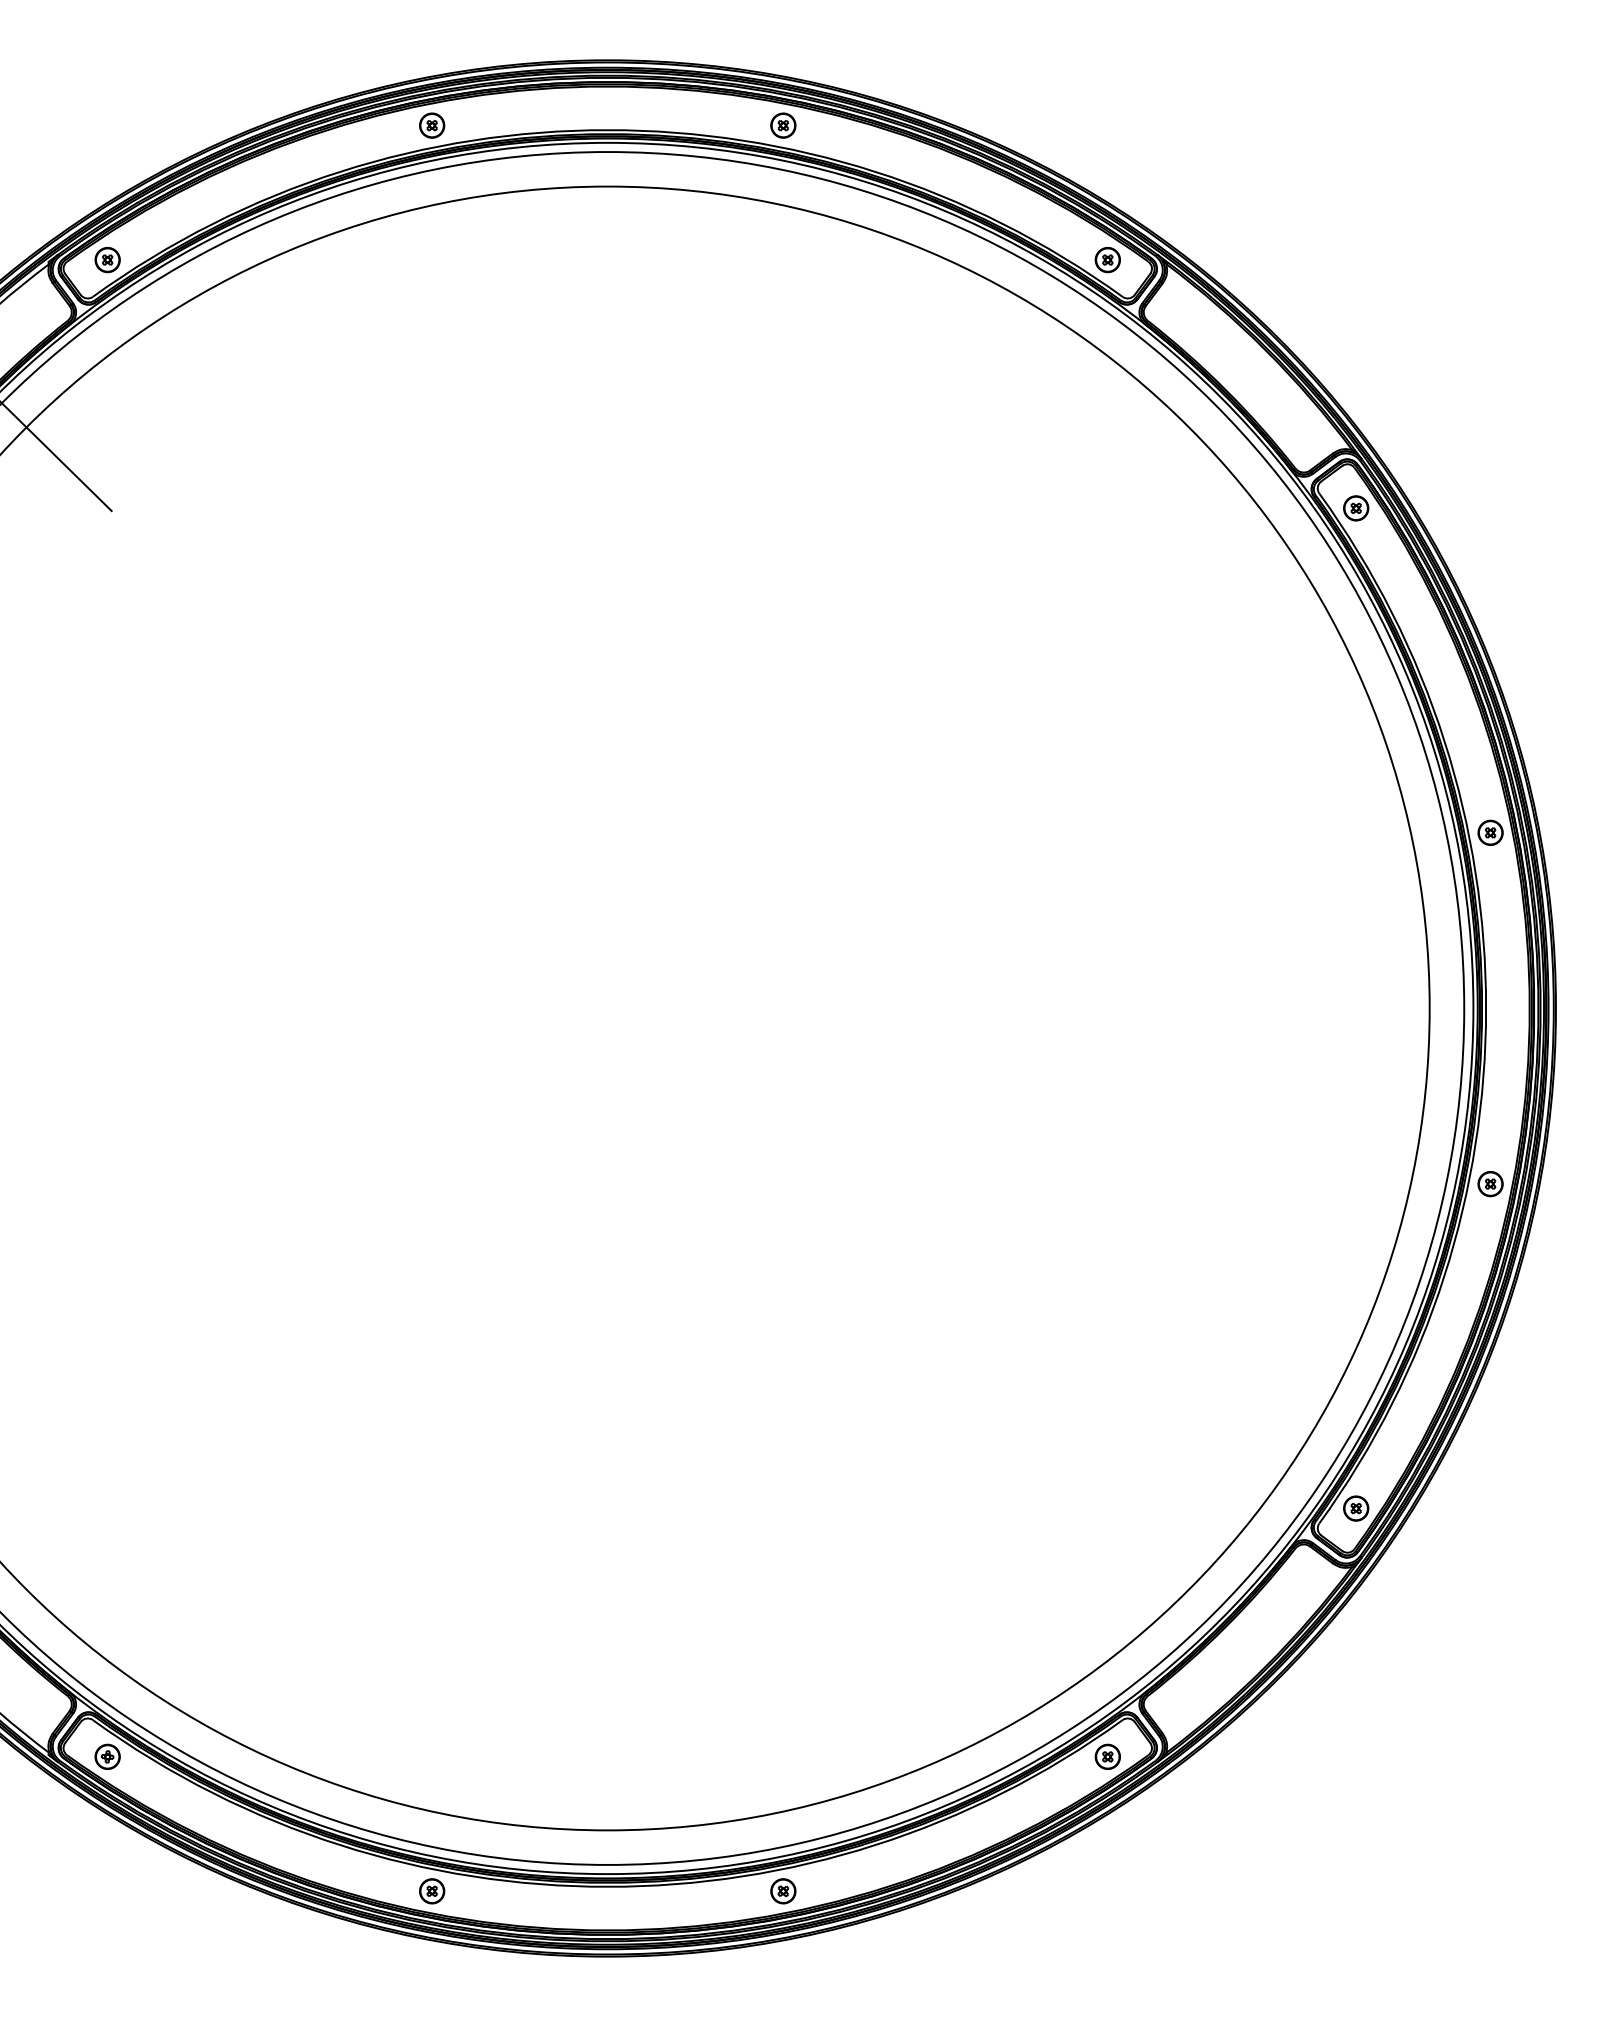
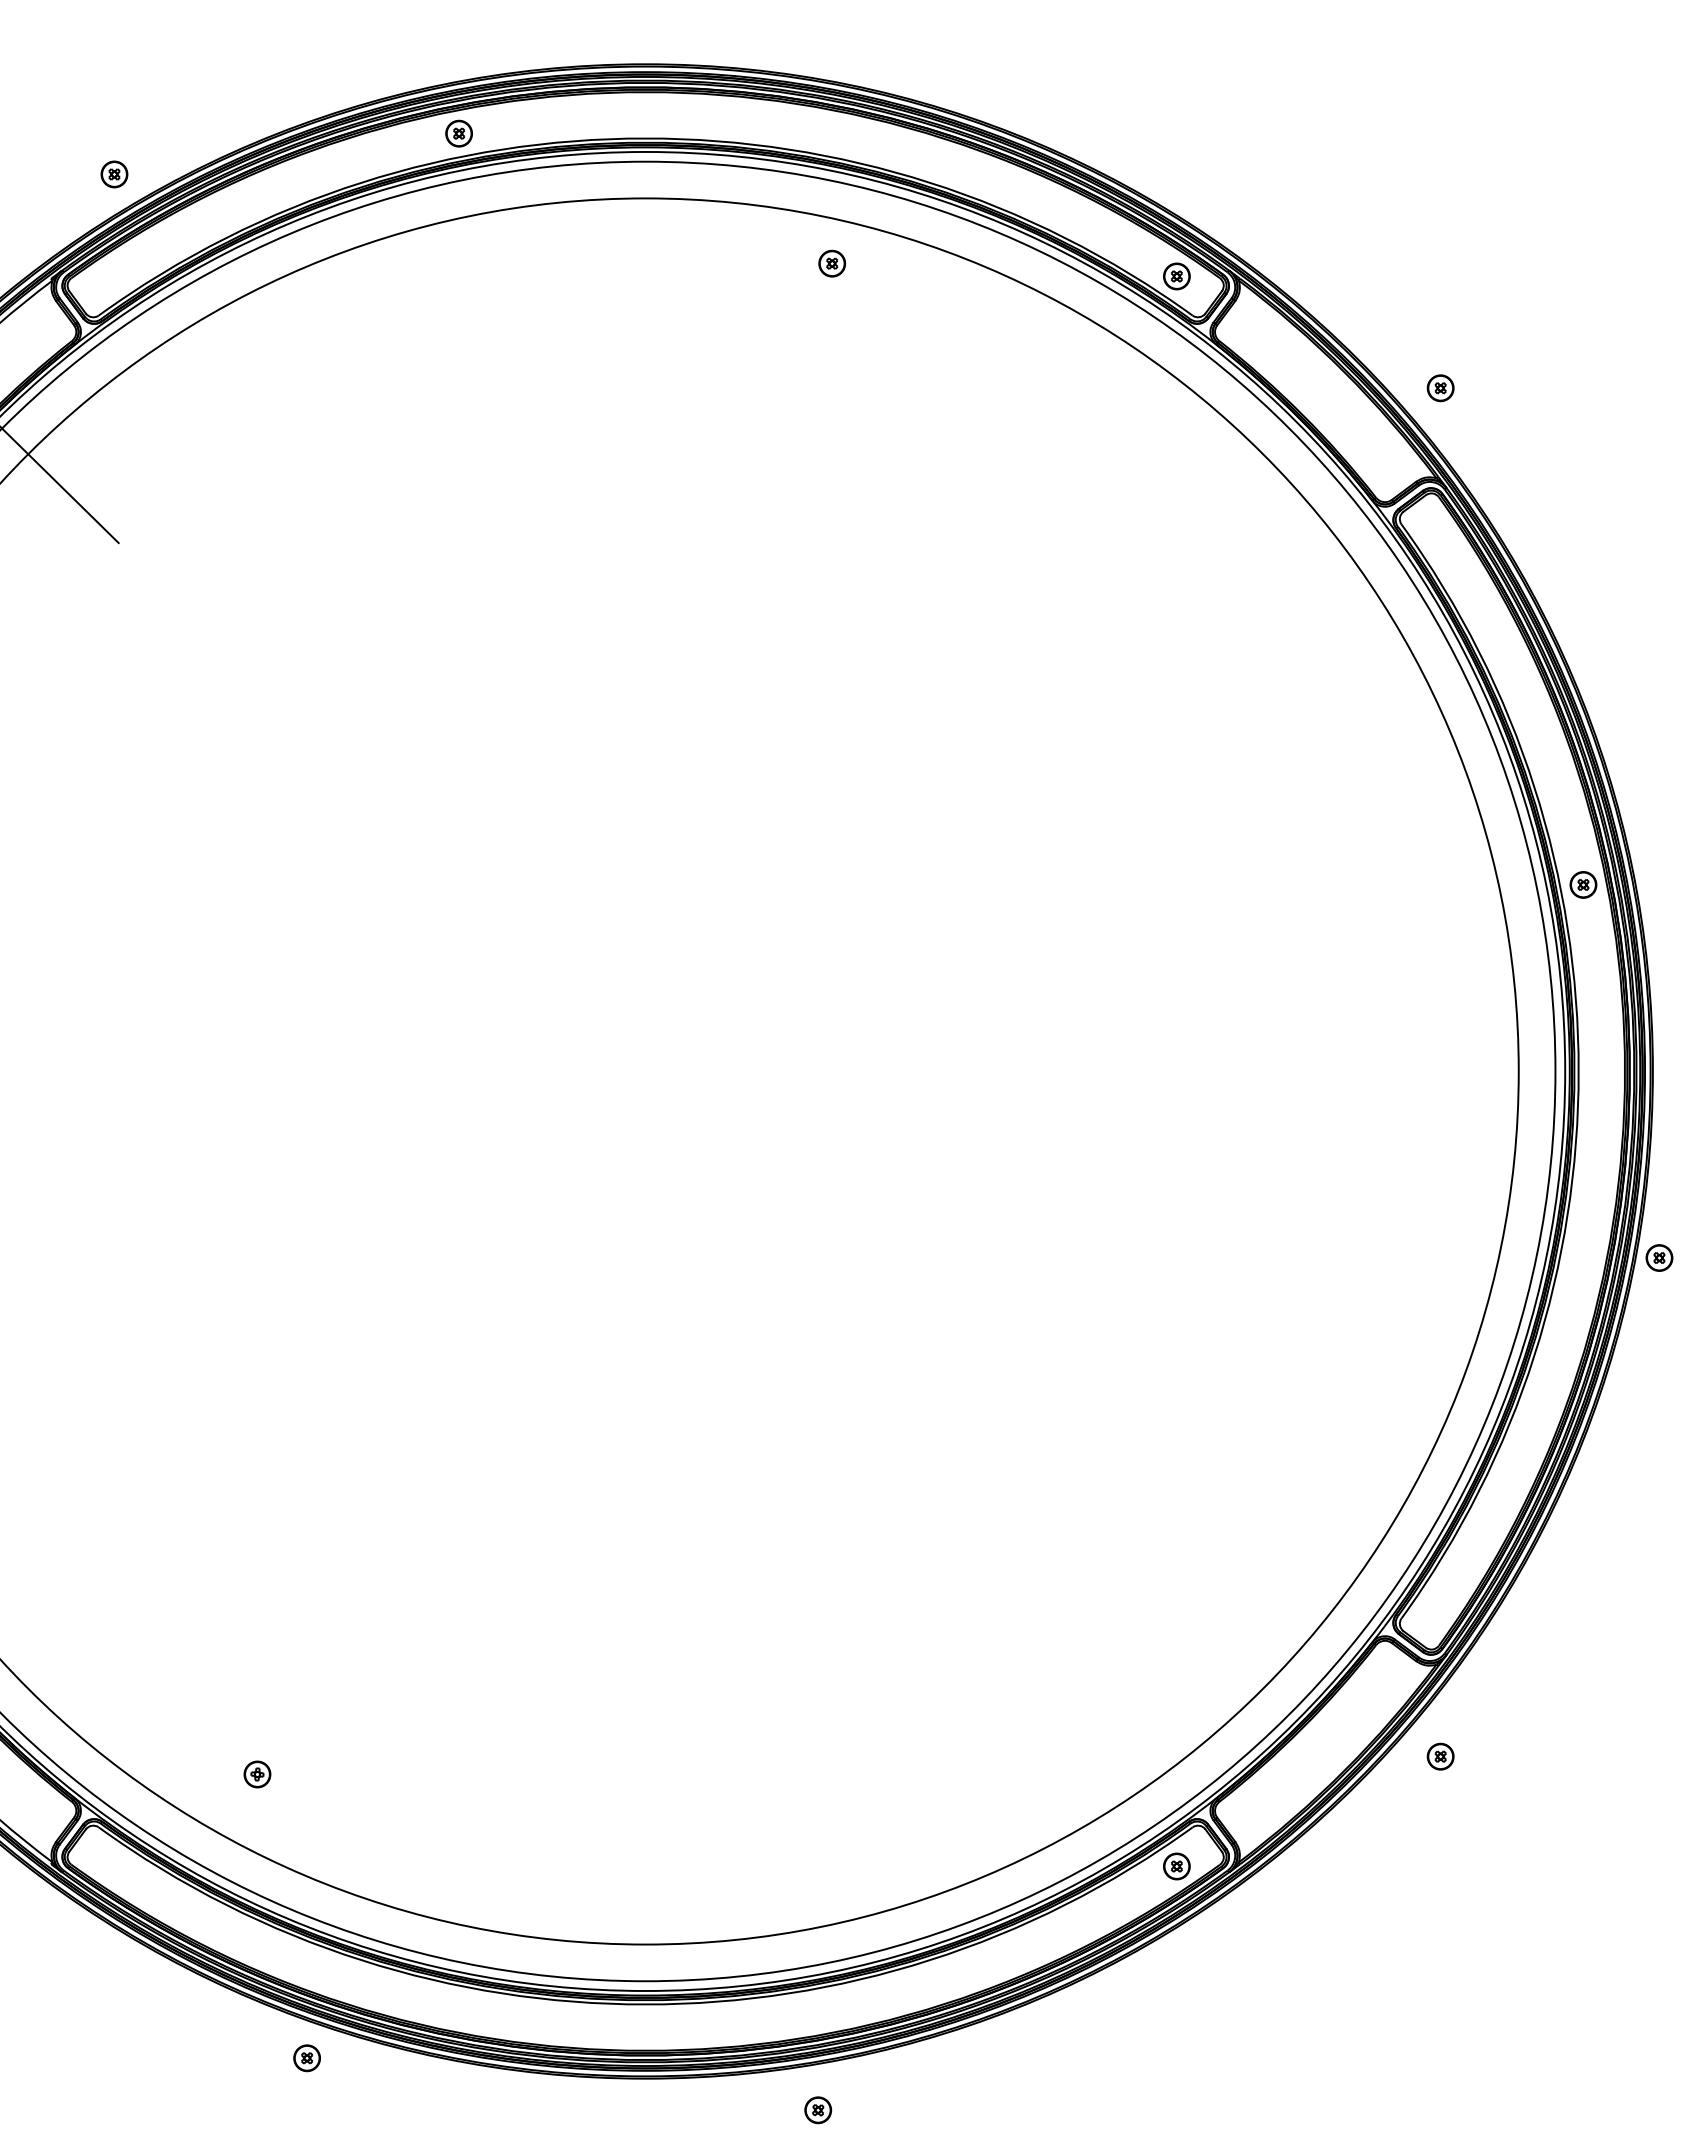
part: (783, 125) -> (832, 263), moved
part: (107, 260) -> (114, 174), moved
part: (1356, 508) -> (1440, 388), moved
part: (1490, 1183) -> (1659, 1257), moved
part: (1356, 1508) -> (1440, 1756), moved
part: (107, 1756) -> (257, 1774), moved
part: (431, 1891) -> (306, 2058), moved
part: (783, 1891) -> (818, 2110), moved

